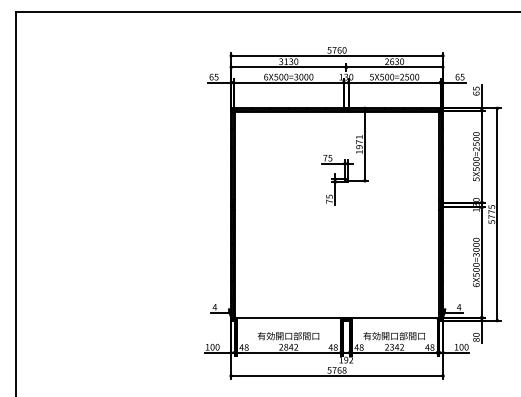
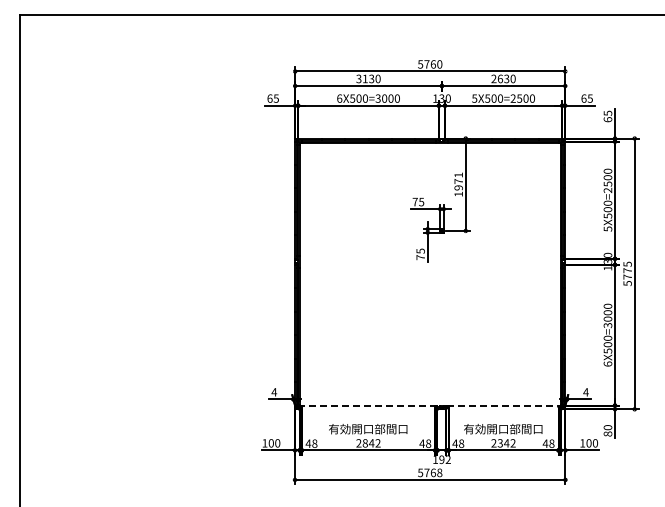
line: (288, 318) -> (368, 406), solid -> dashed
line: (395, 318) -> (504, 406), solid -> dashed

